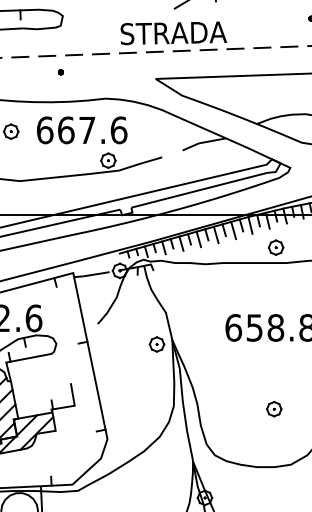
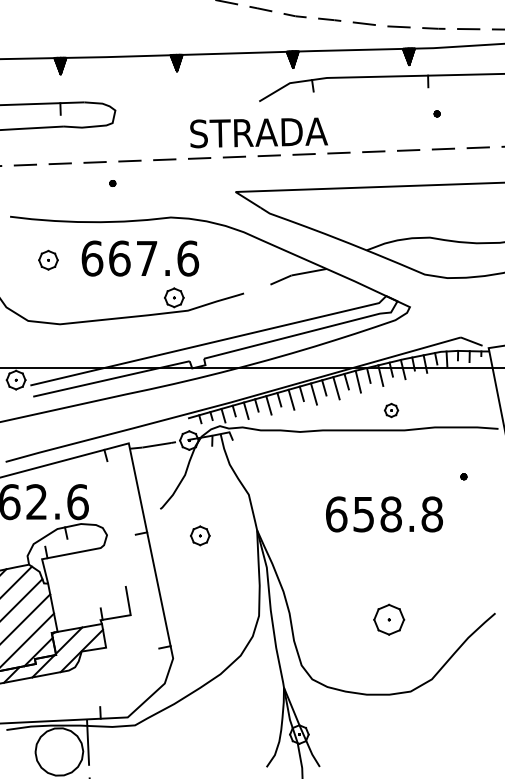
part: (276, 247) -> (391, 410), size x0.7
part: (157, 344) -> (200, 535), moved
part: (273, 409) -> (388, 619), size x1.6

